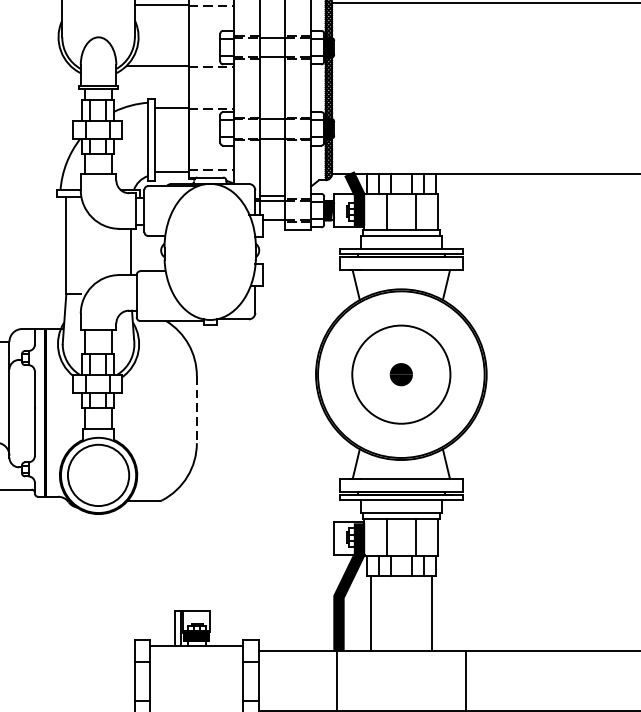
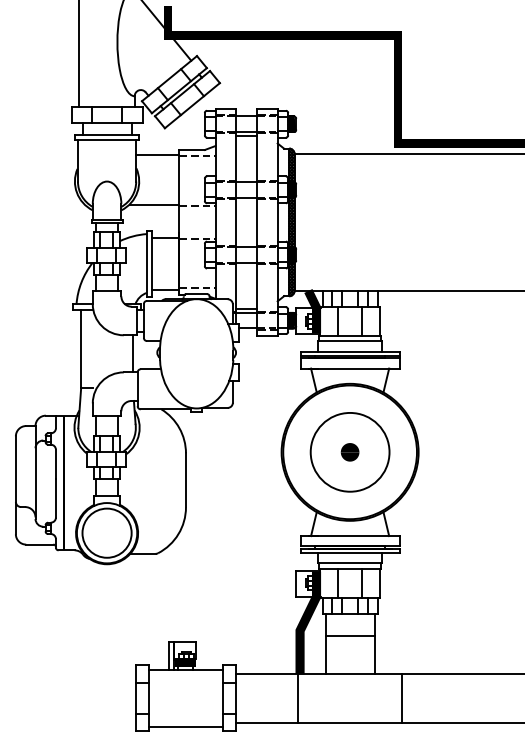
line: (196, 409) -> (185, 480), dashed -> solid
line: (400, 604) -> (349, 636), added

